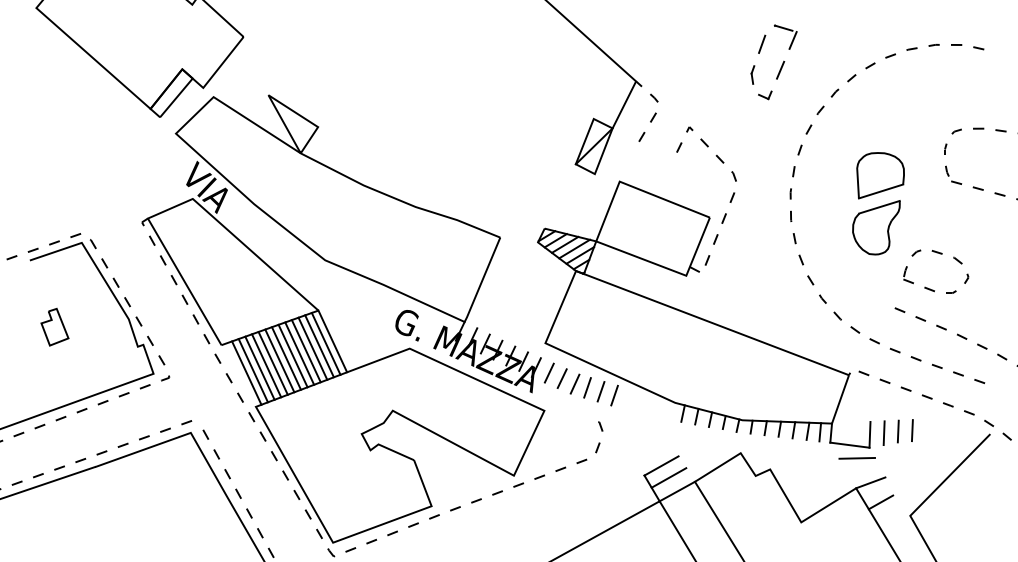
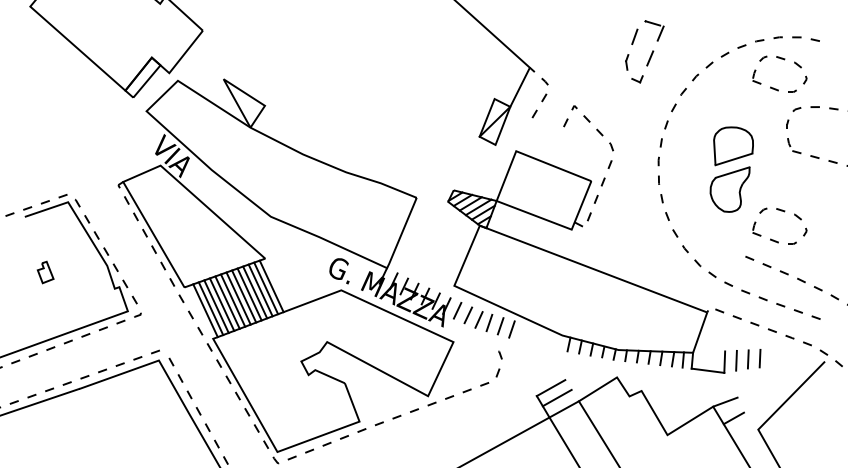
part: (941, 72) -> (784, 60), added
part: (54, 327) -> (45, 272), size x0.7
line: (333, 341) -> (277, 284), removed
line: (856, 458) -> (713, 381), removed

